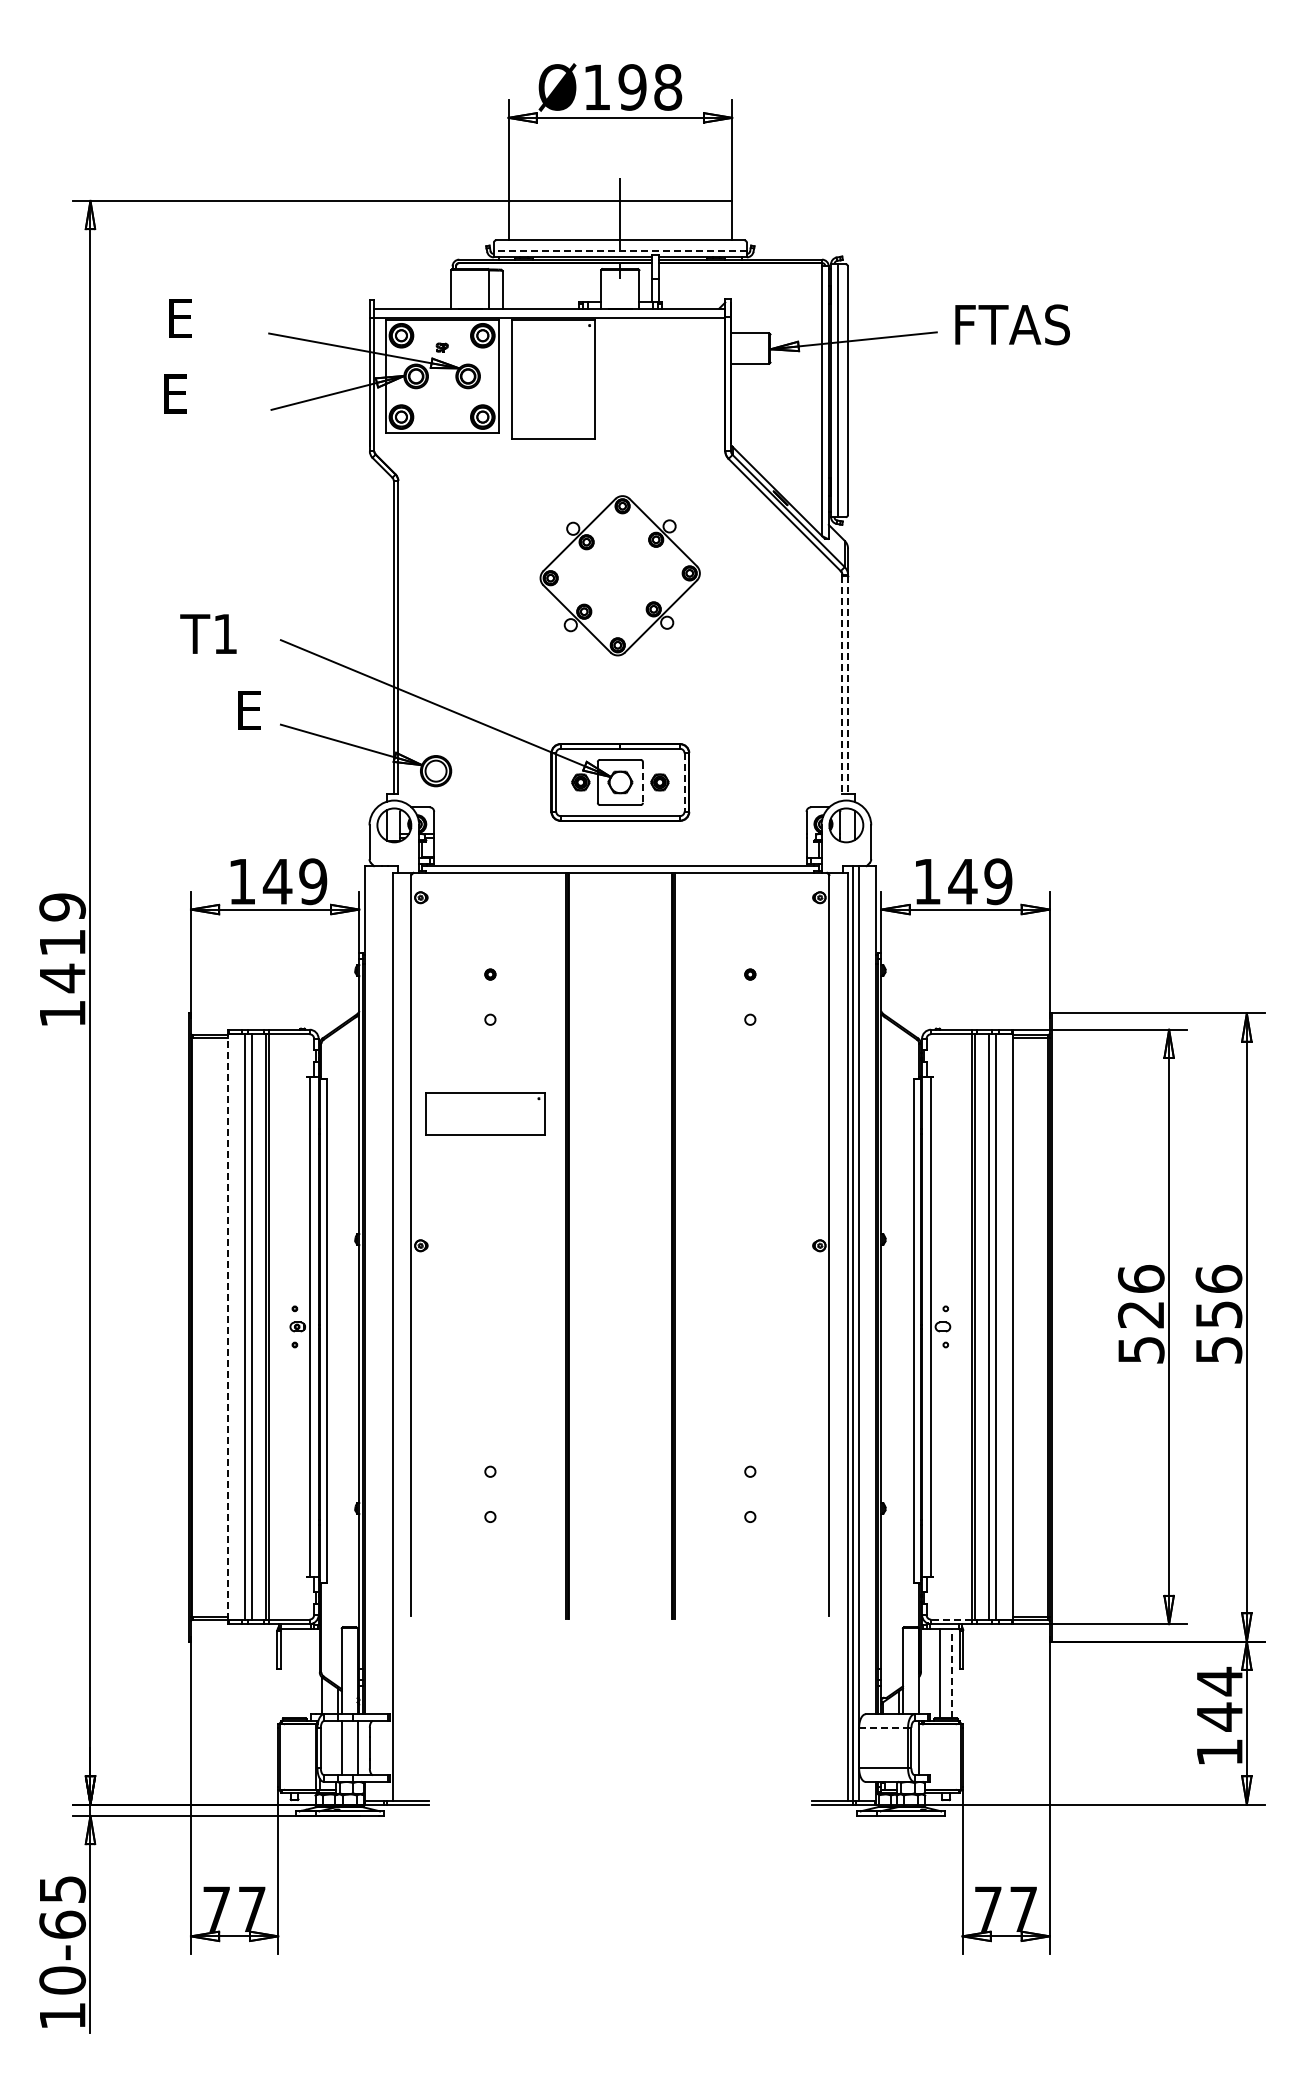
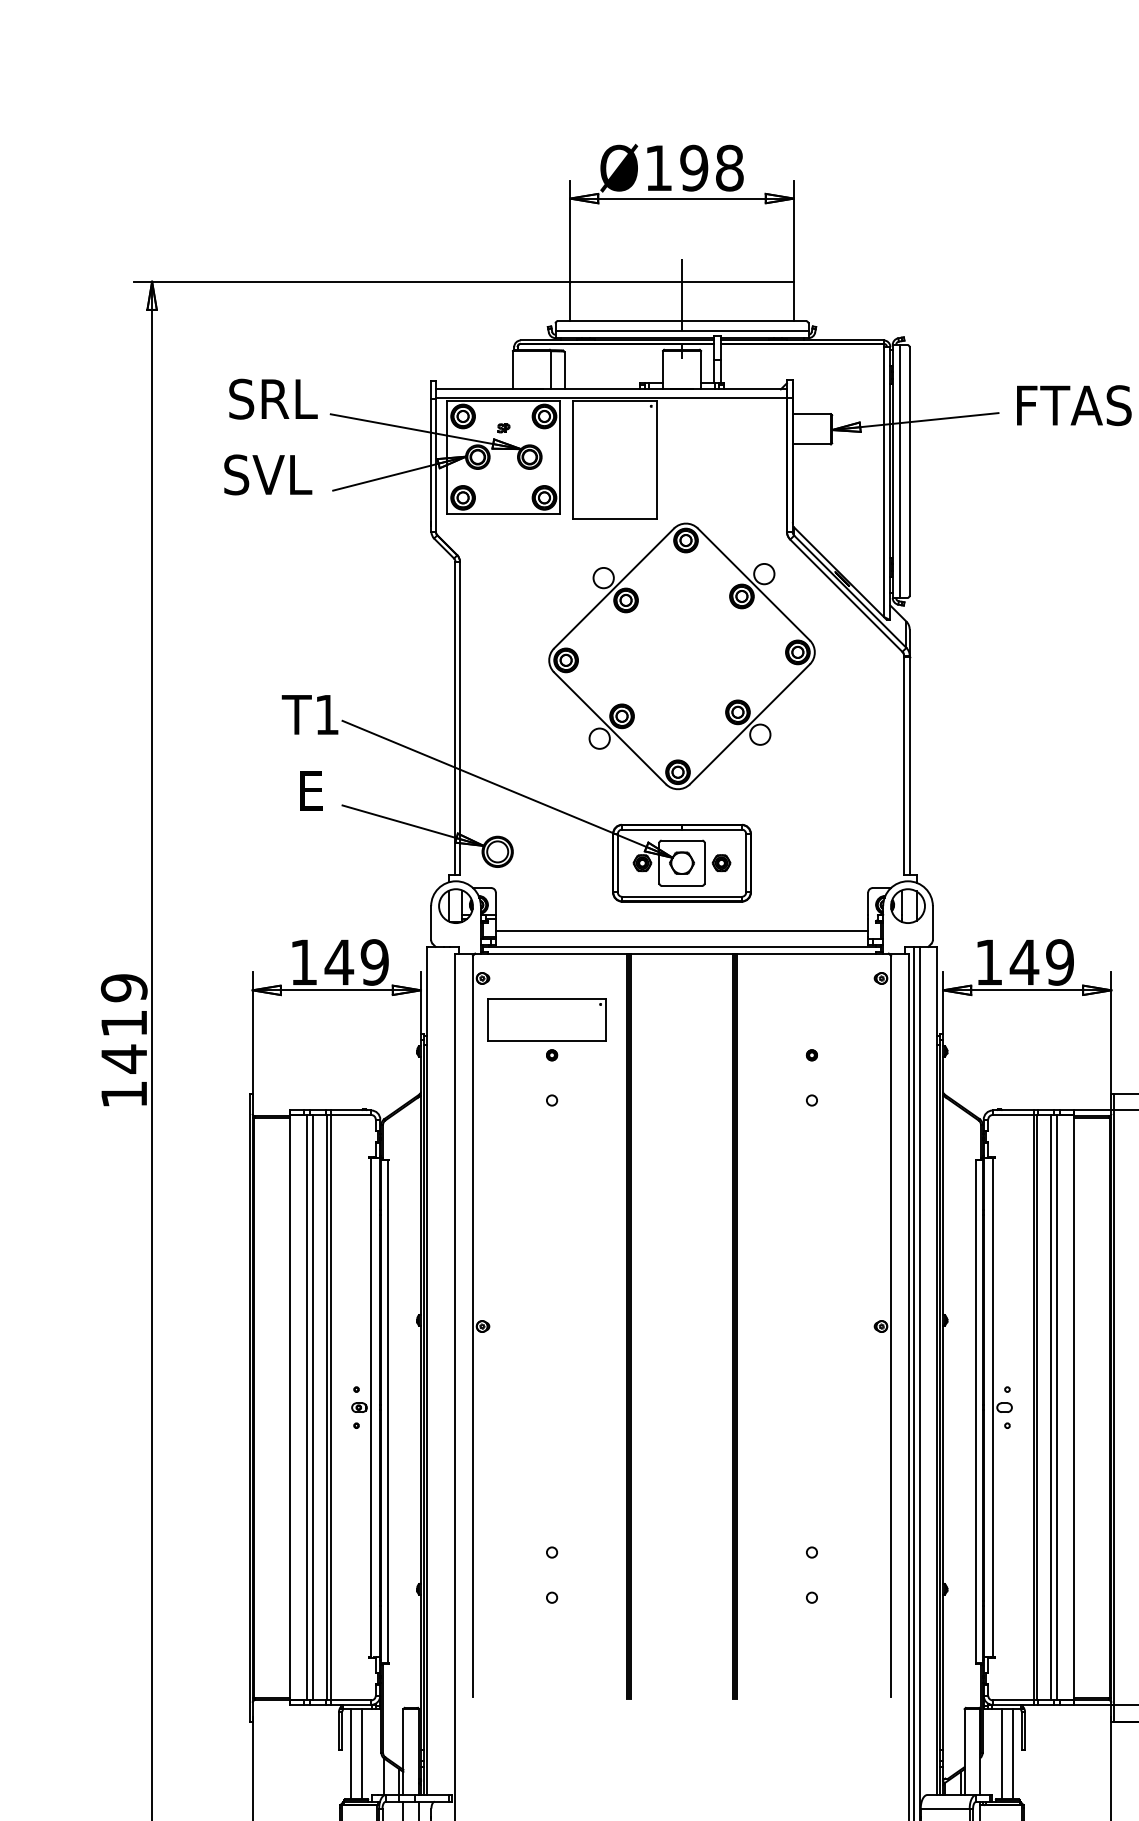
line: (619, 250) -> (681, 331), dashed -> solid
text: (211, 318) -> (273, 399), E -> SRL
text: (206, 393) -> (268, 474), E -> SVL
part: (619, 575) -> (681, 656), size x1.67
text: (208, 633) -> (310, 714), moved
line: (842, 685) -> (904, 766), dashed -> solid
line: (848, 685) -> (910, 766), dashed -> solid
line: (642, 782) -> (704, 863), dashed -> solid
line: (684, 782) -> (746, 863), dashed -> solid
line: (620, 850) -> (682, 931), added
part: (485, 1113) -> (547, 1019), moved
line: (228, 1326) -> (290, 1407), dashed -> solid
line: (951, 1619) -> (1013, 1700), dashed -> solid
line: (288, 1673) -> (350, 1754), added
line: (300, 1673) -> (362, 1754), added
line: (951, 1673) -> (1013, 1754), dashed -> solid
line: (884, 1727) -> (946, 1808), dashed -> solid

